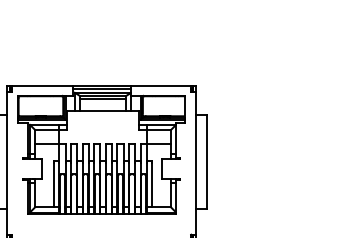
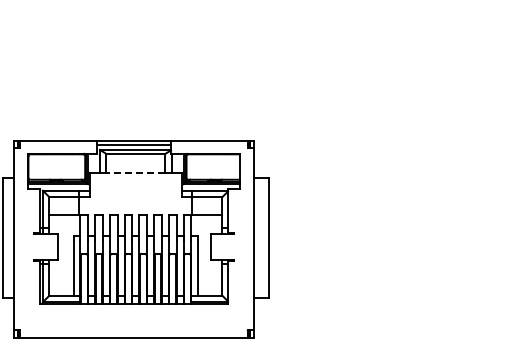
line: (102, 99) -> (135, 158), removed
line: (102, 111) -> (135, 173), solid -> dashed

